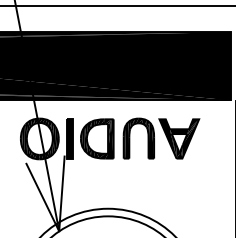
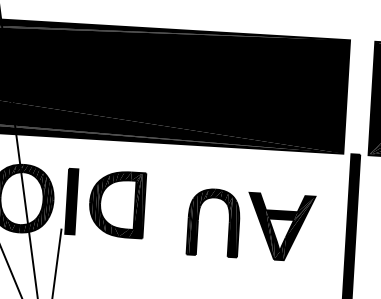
part: (161, 138) -> (251, 224), moved

